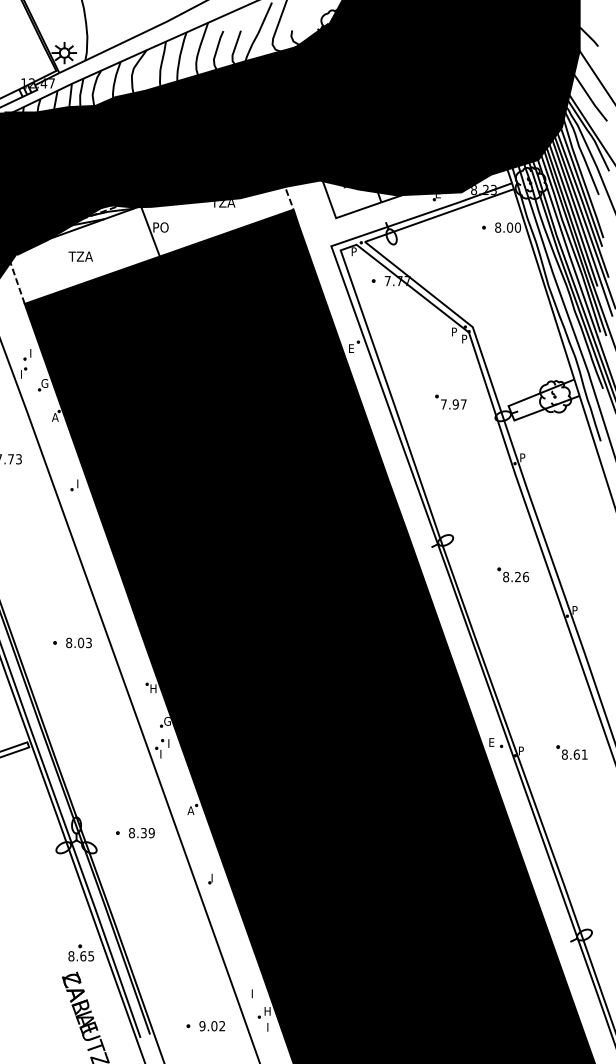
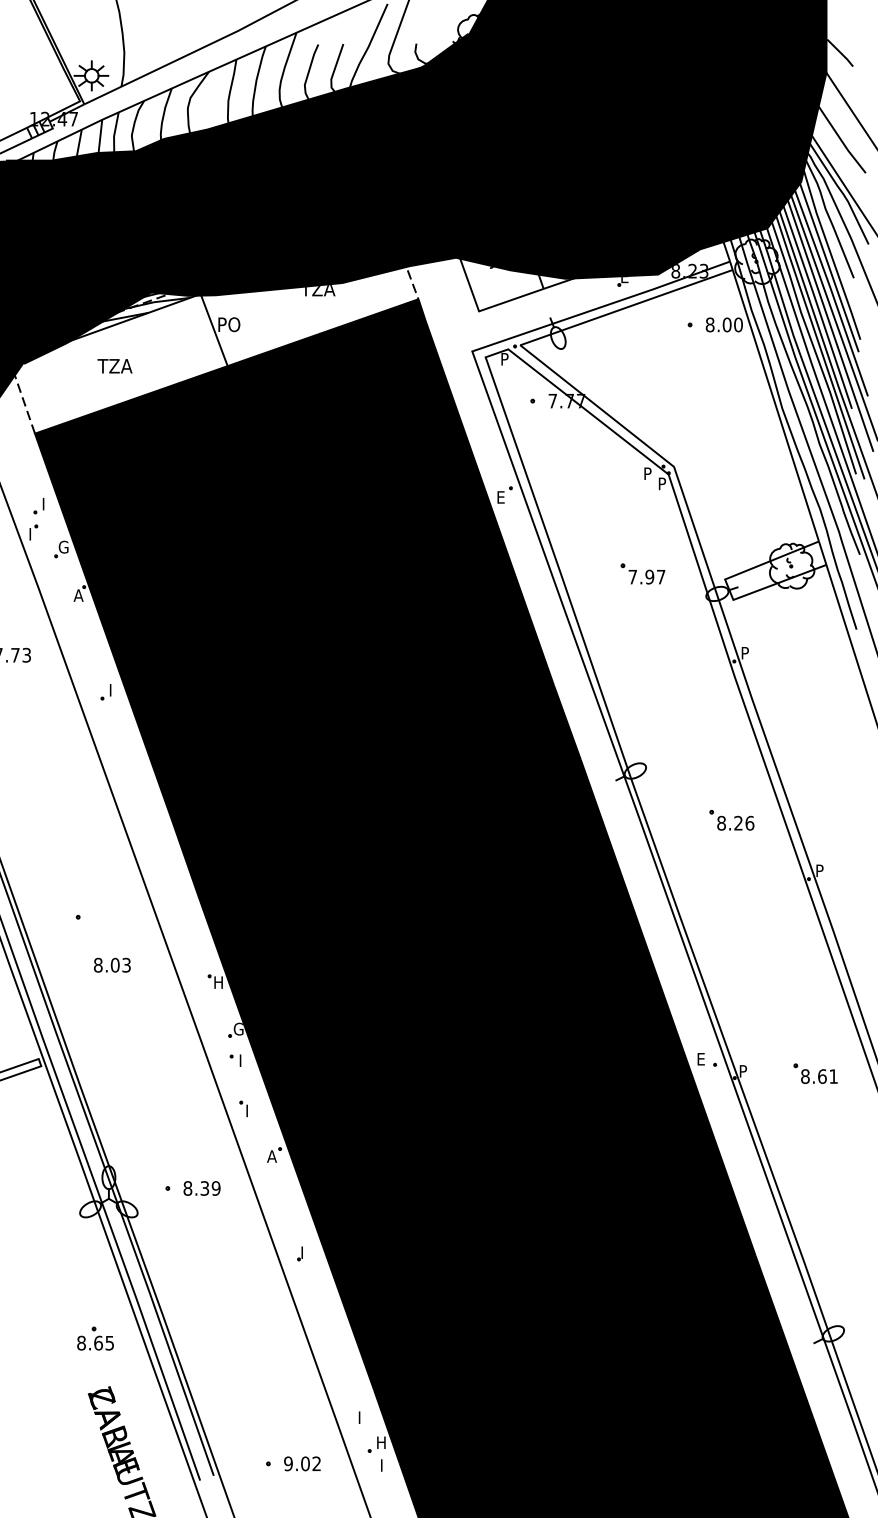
text: (79, 642) -> (112, 964), moved
part: (158, 752) -> (243, 1108), moved
part: (81, 953) -> (95, 1338), moved

